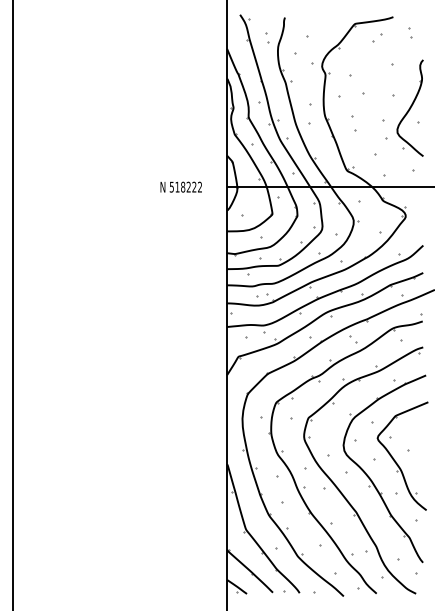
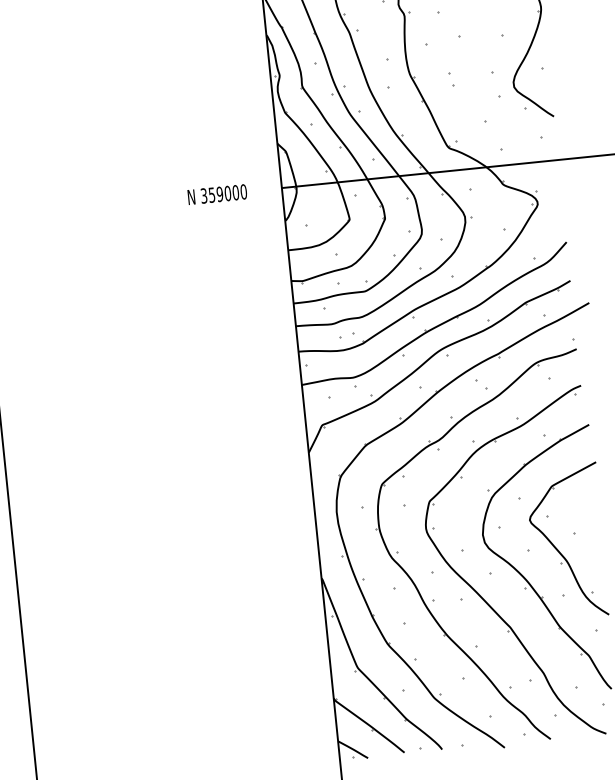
part: (353, 122) -> (450, 78), size x0.62
text: (186, 186) -> (224, 192), 518222 -> 359000

